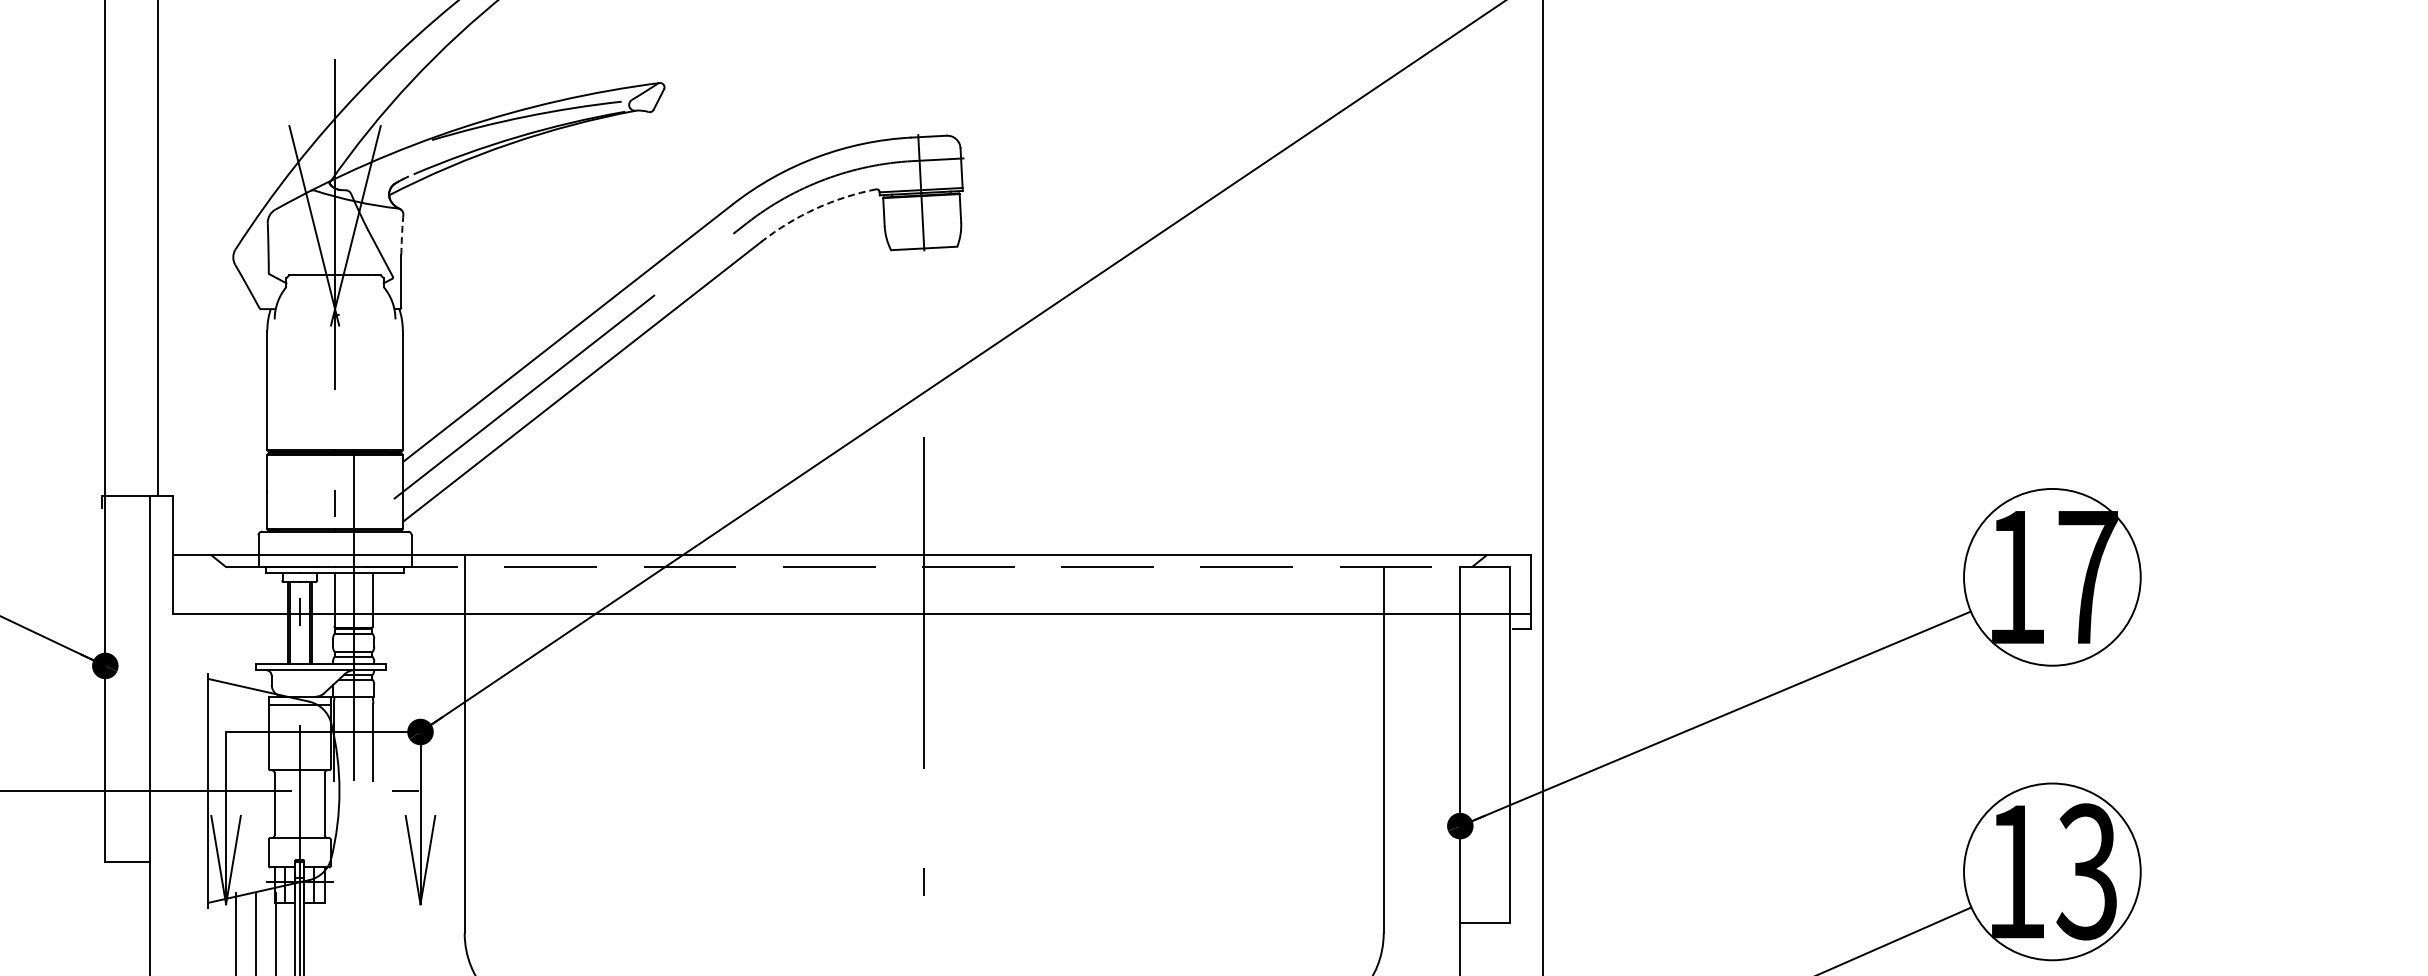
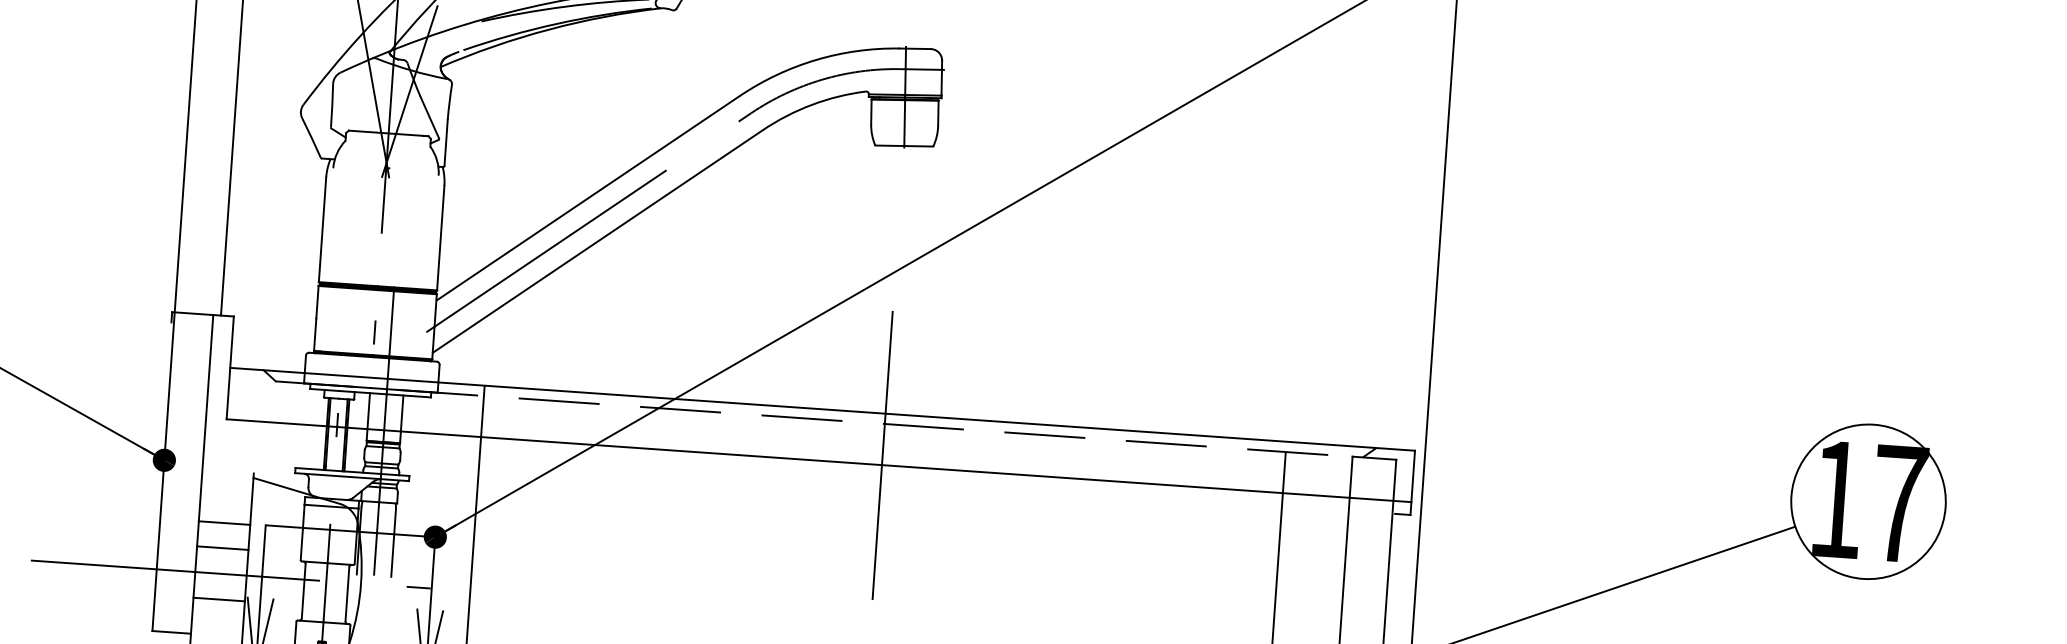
arc: (815, 208) -> (811, 104), dashed -> solid
arc: (402, 235) -> (449, 102), dashed -> solid
line: (178, 732) -> (224, 522), added
line: (178, 761) -> (222, 548), added
line: (178, 820) -> (218, 599), added

